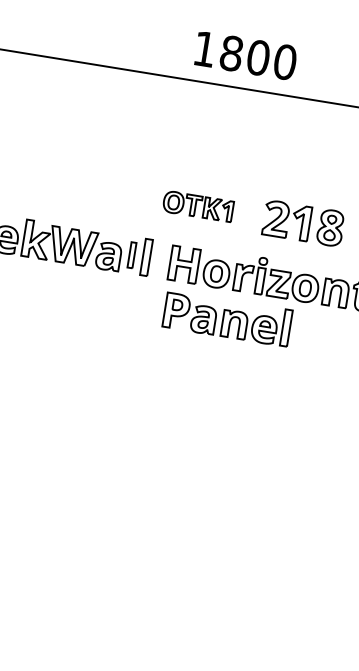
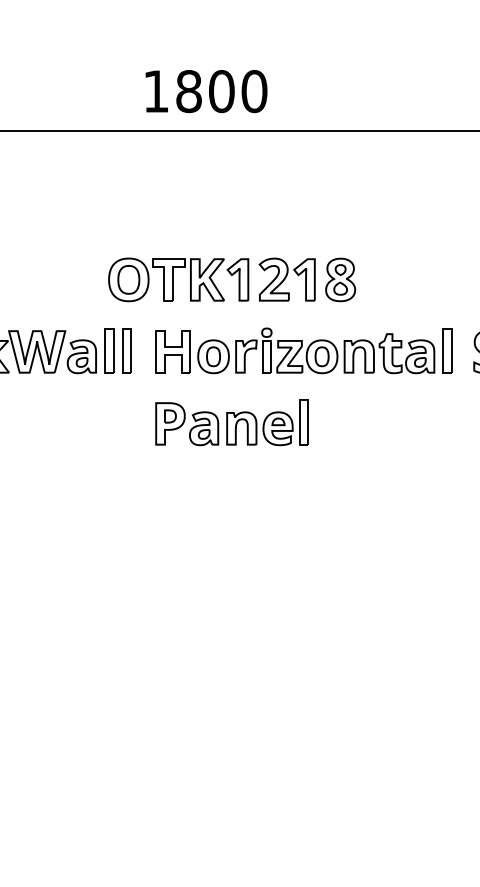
part: (198, 206) -> (178, 279), size x1.67
part: (132, 255) -> (109, 350), size x1.43
part: (226, 318) -> (231, 422), moved

